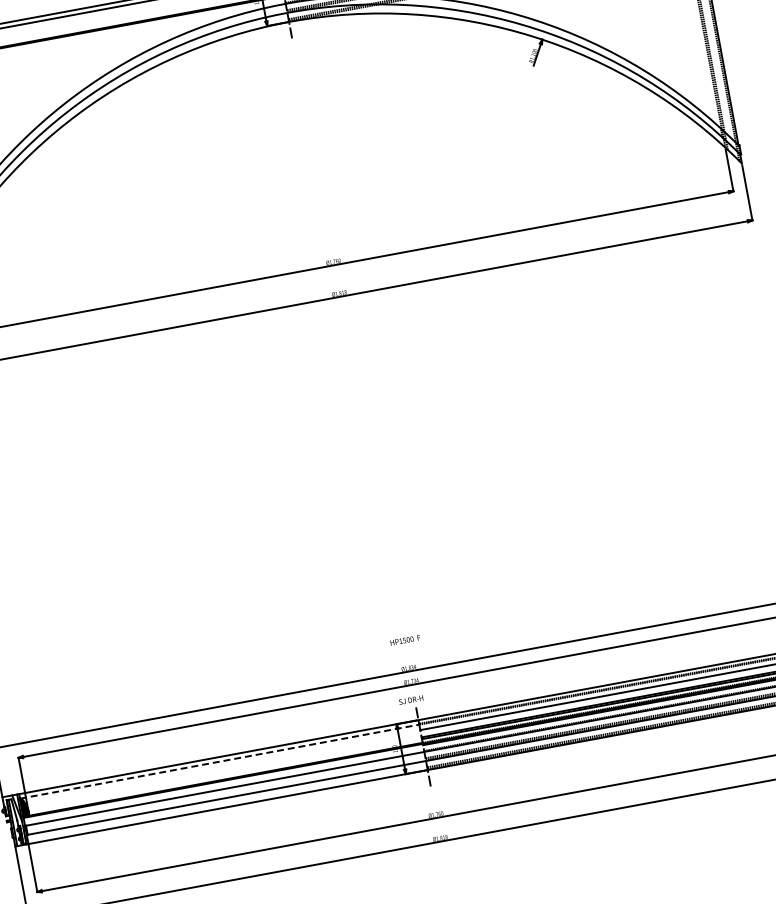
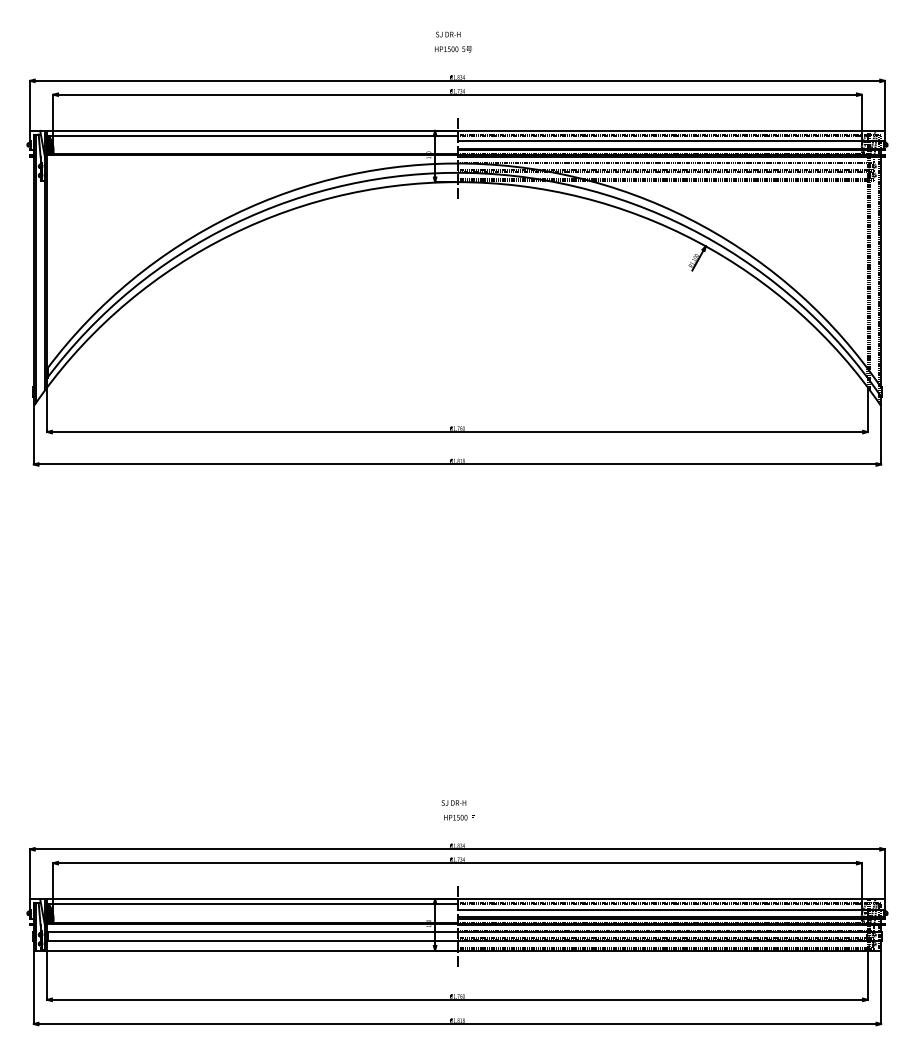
text: (410, 699) -> (453, 802), moved
line: (219, 761) -> (252, 903), dashed -> solid

